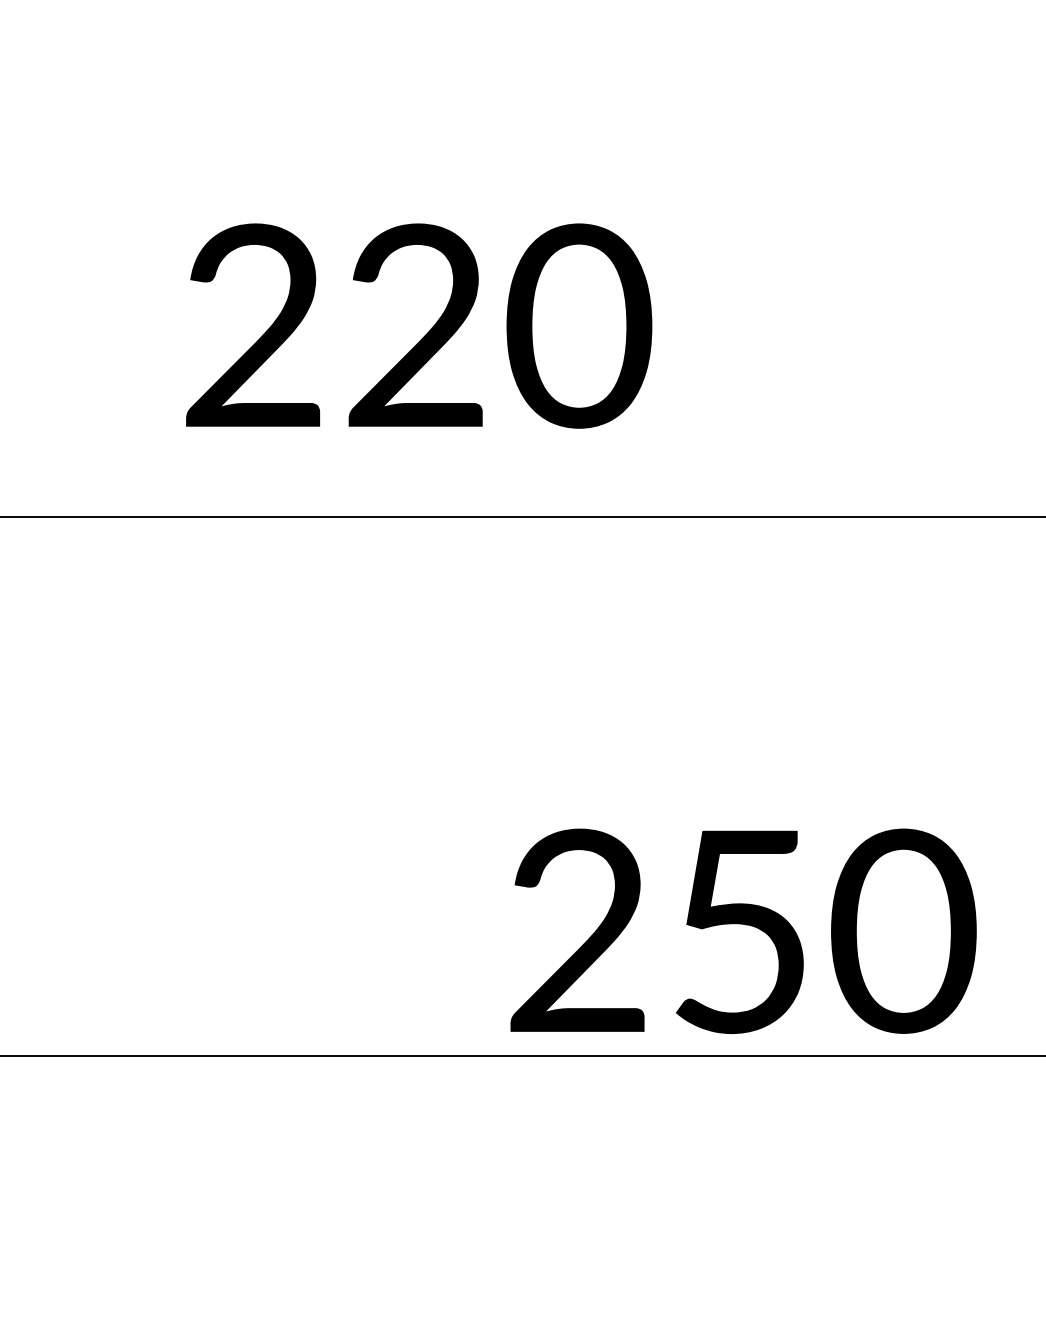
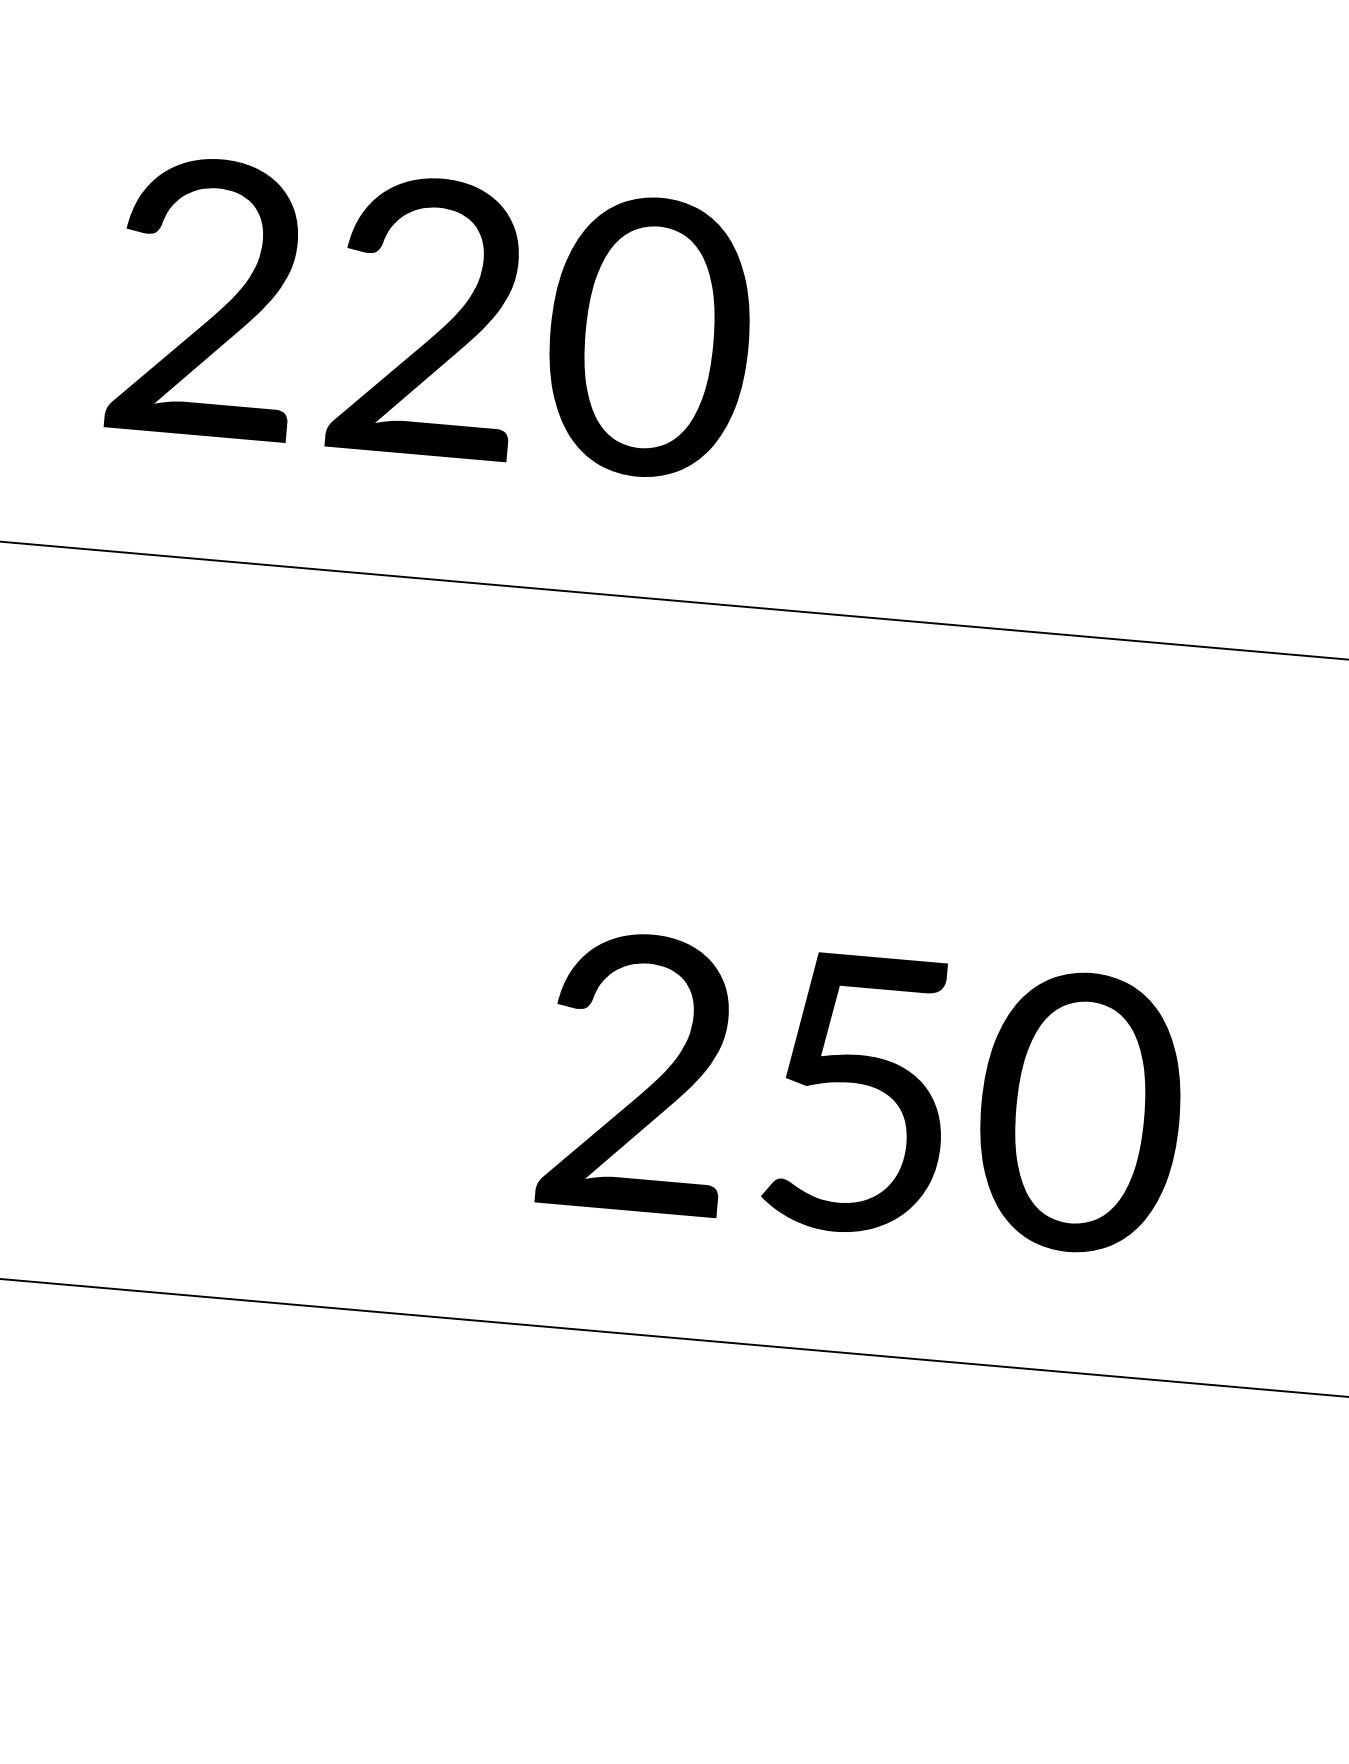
text: (743, 930) -> (862, 1092), moved

